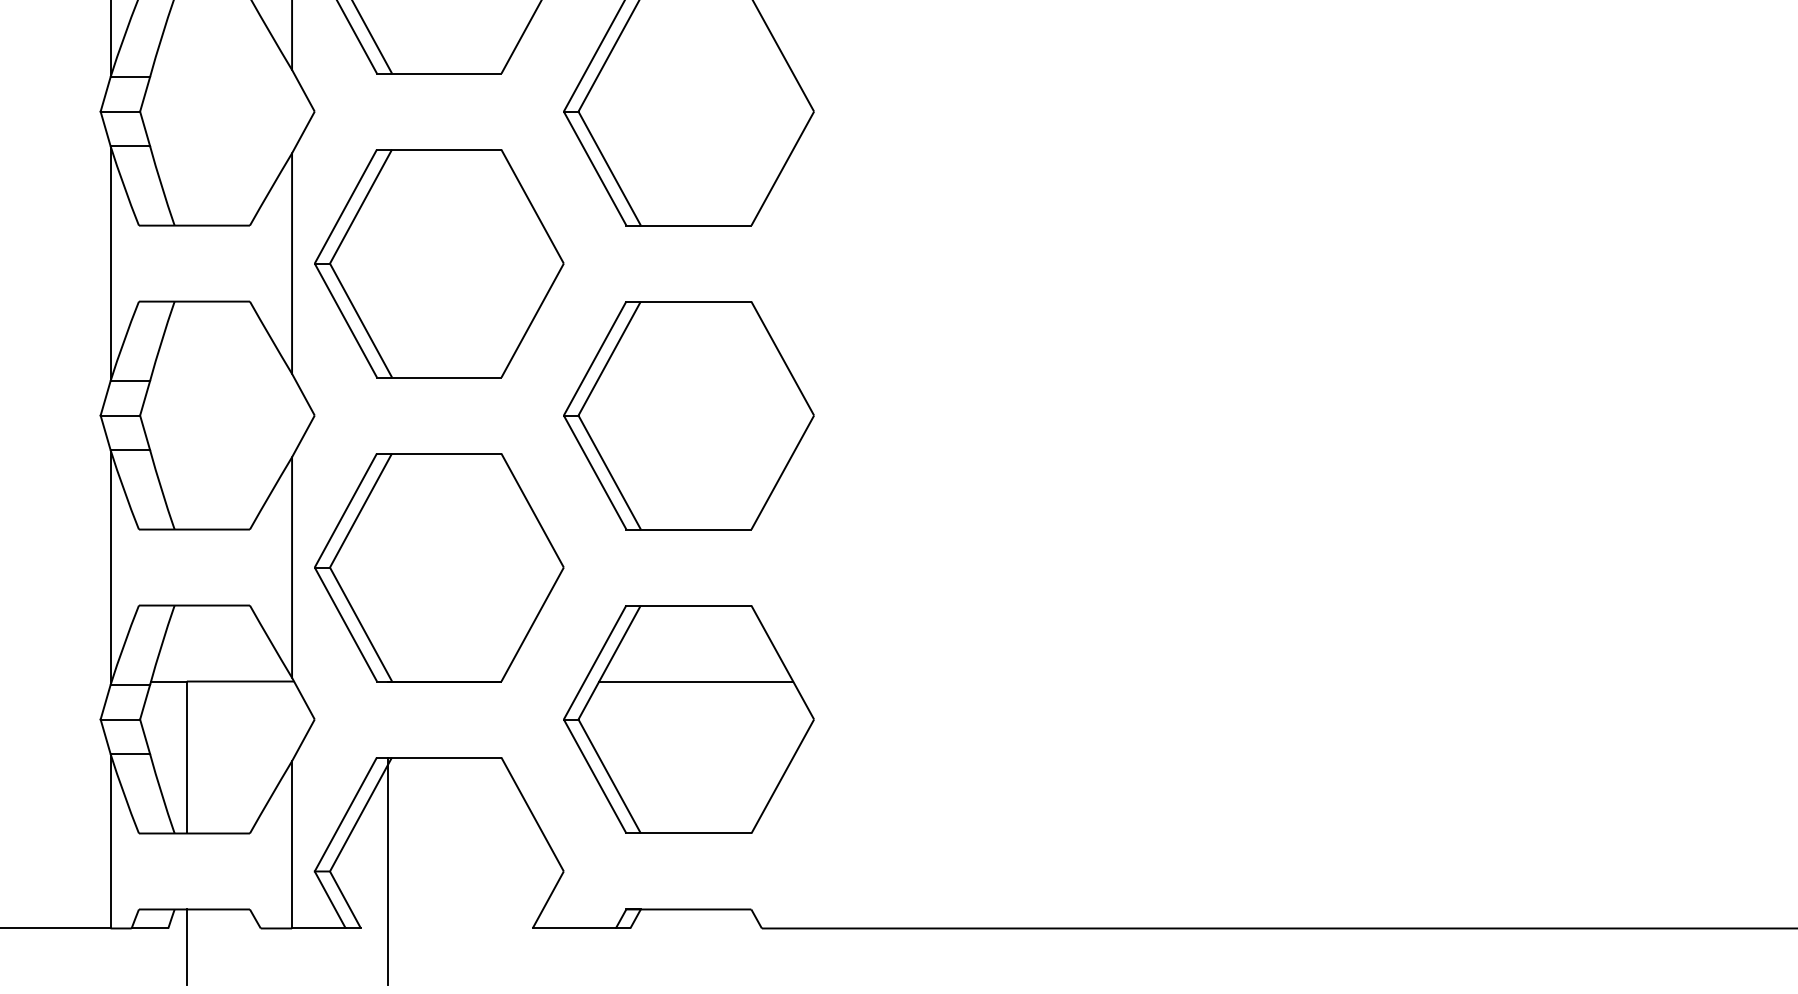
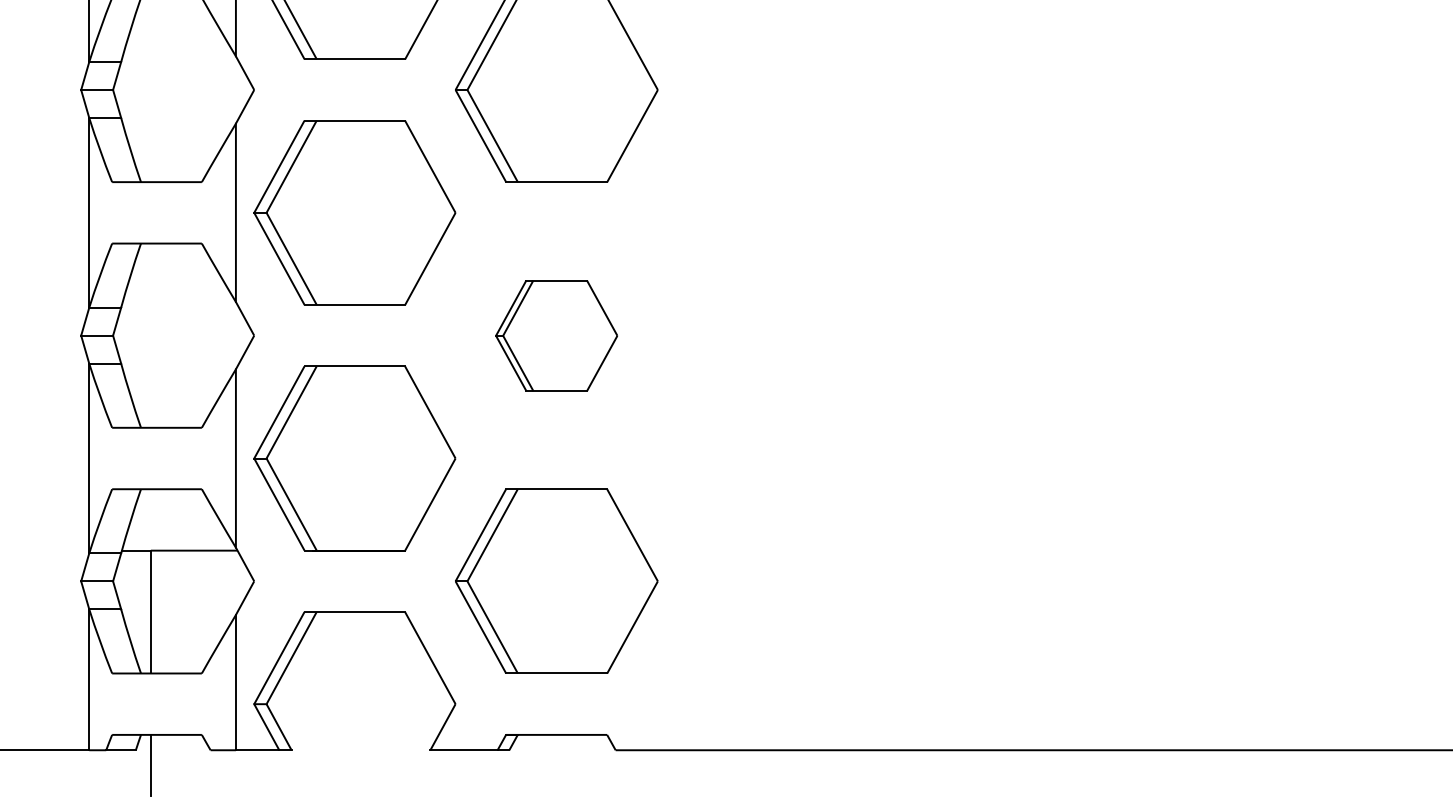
part: (688, 415) -> (556, 335), size x0.6
line: (696, 681) -> (562, 550), removed
line: (387, 871) -> (313, 704), removed

